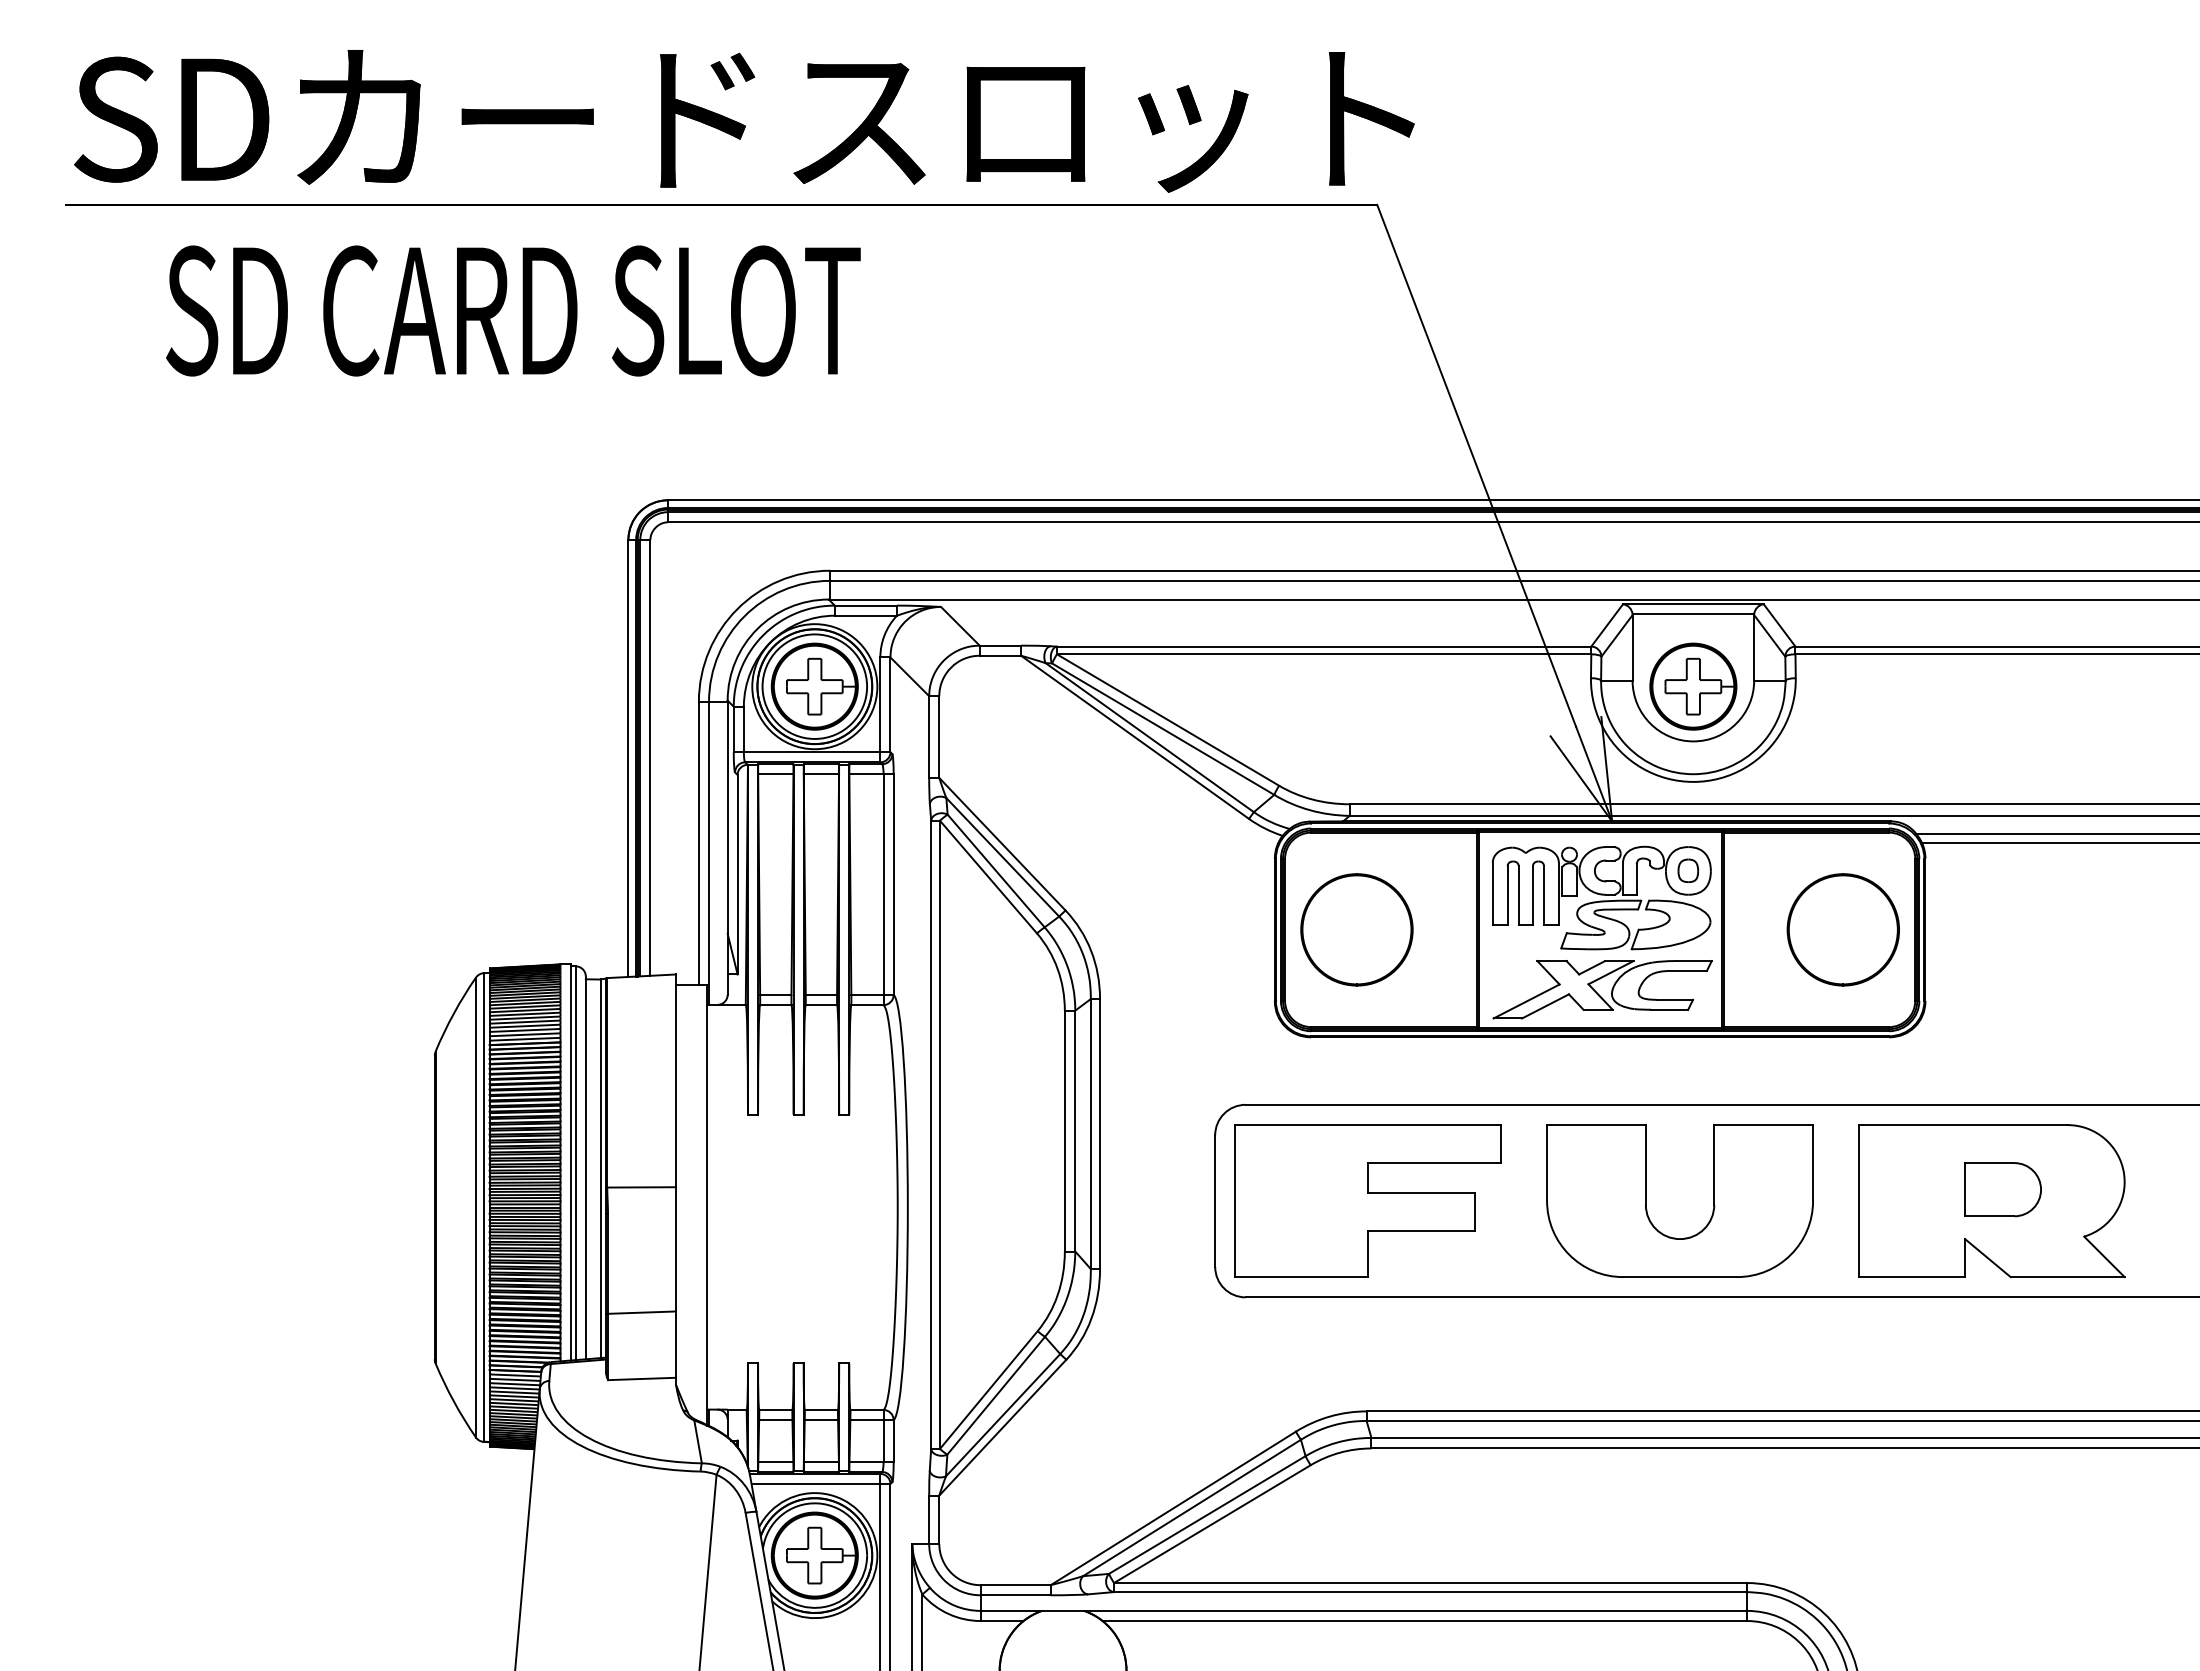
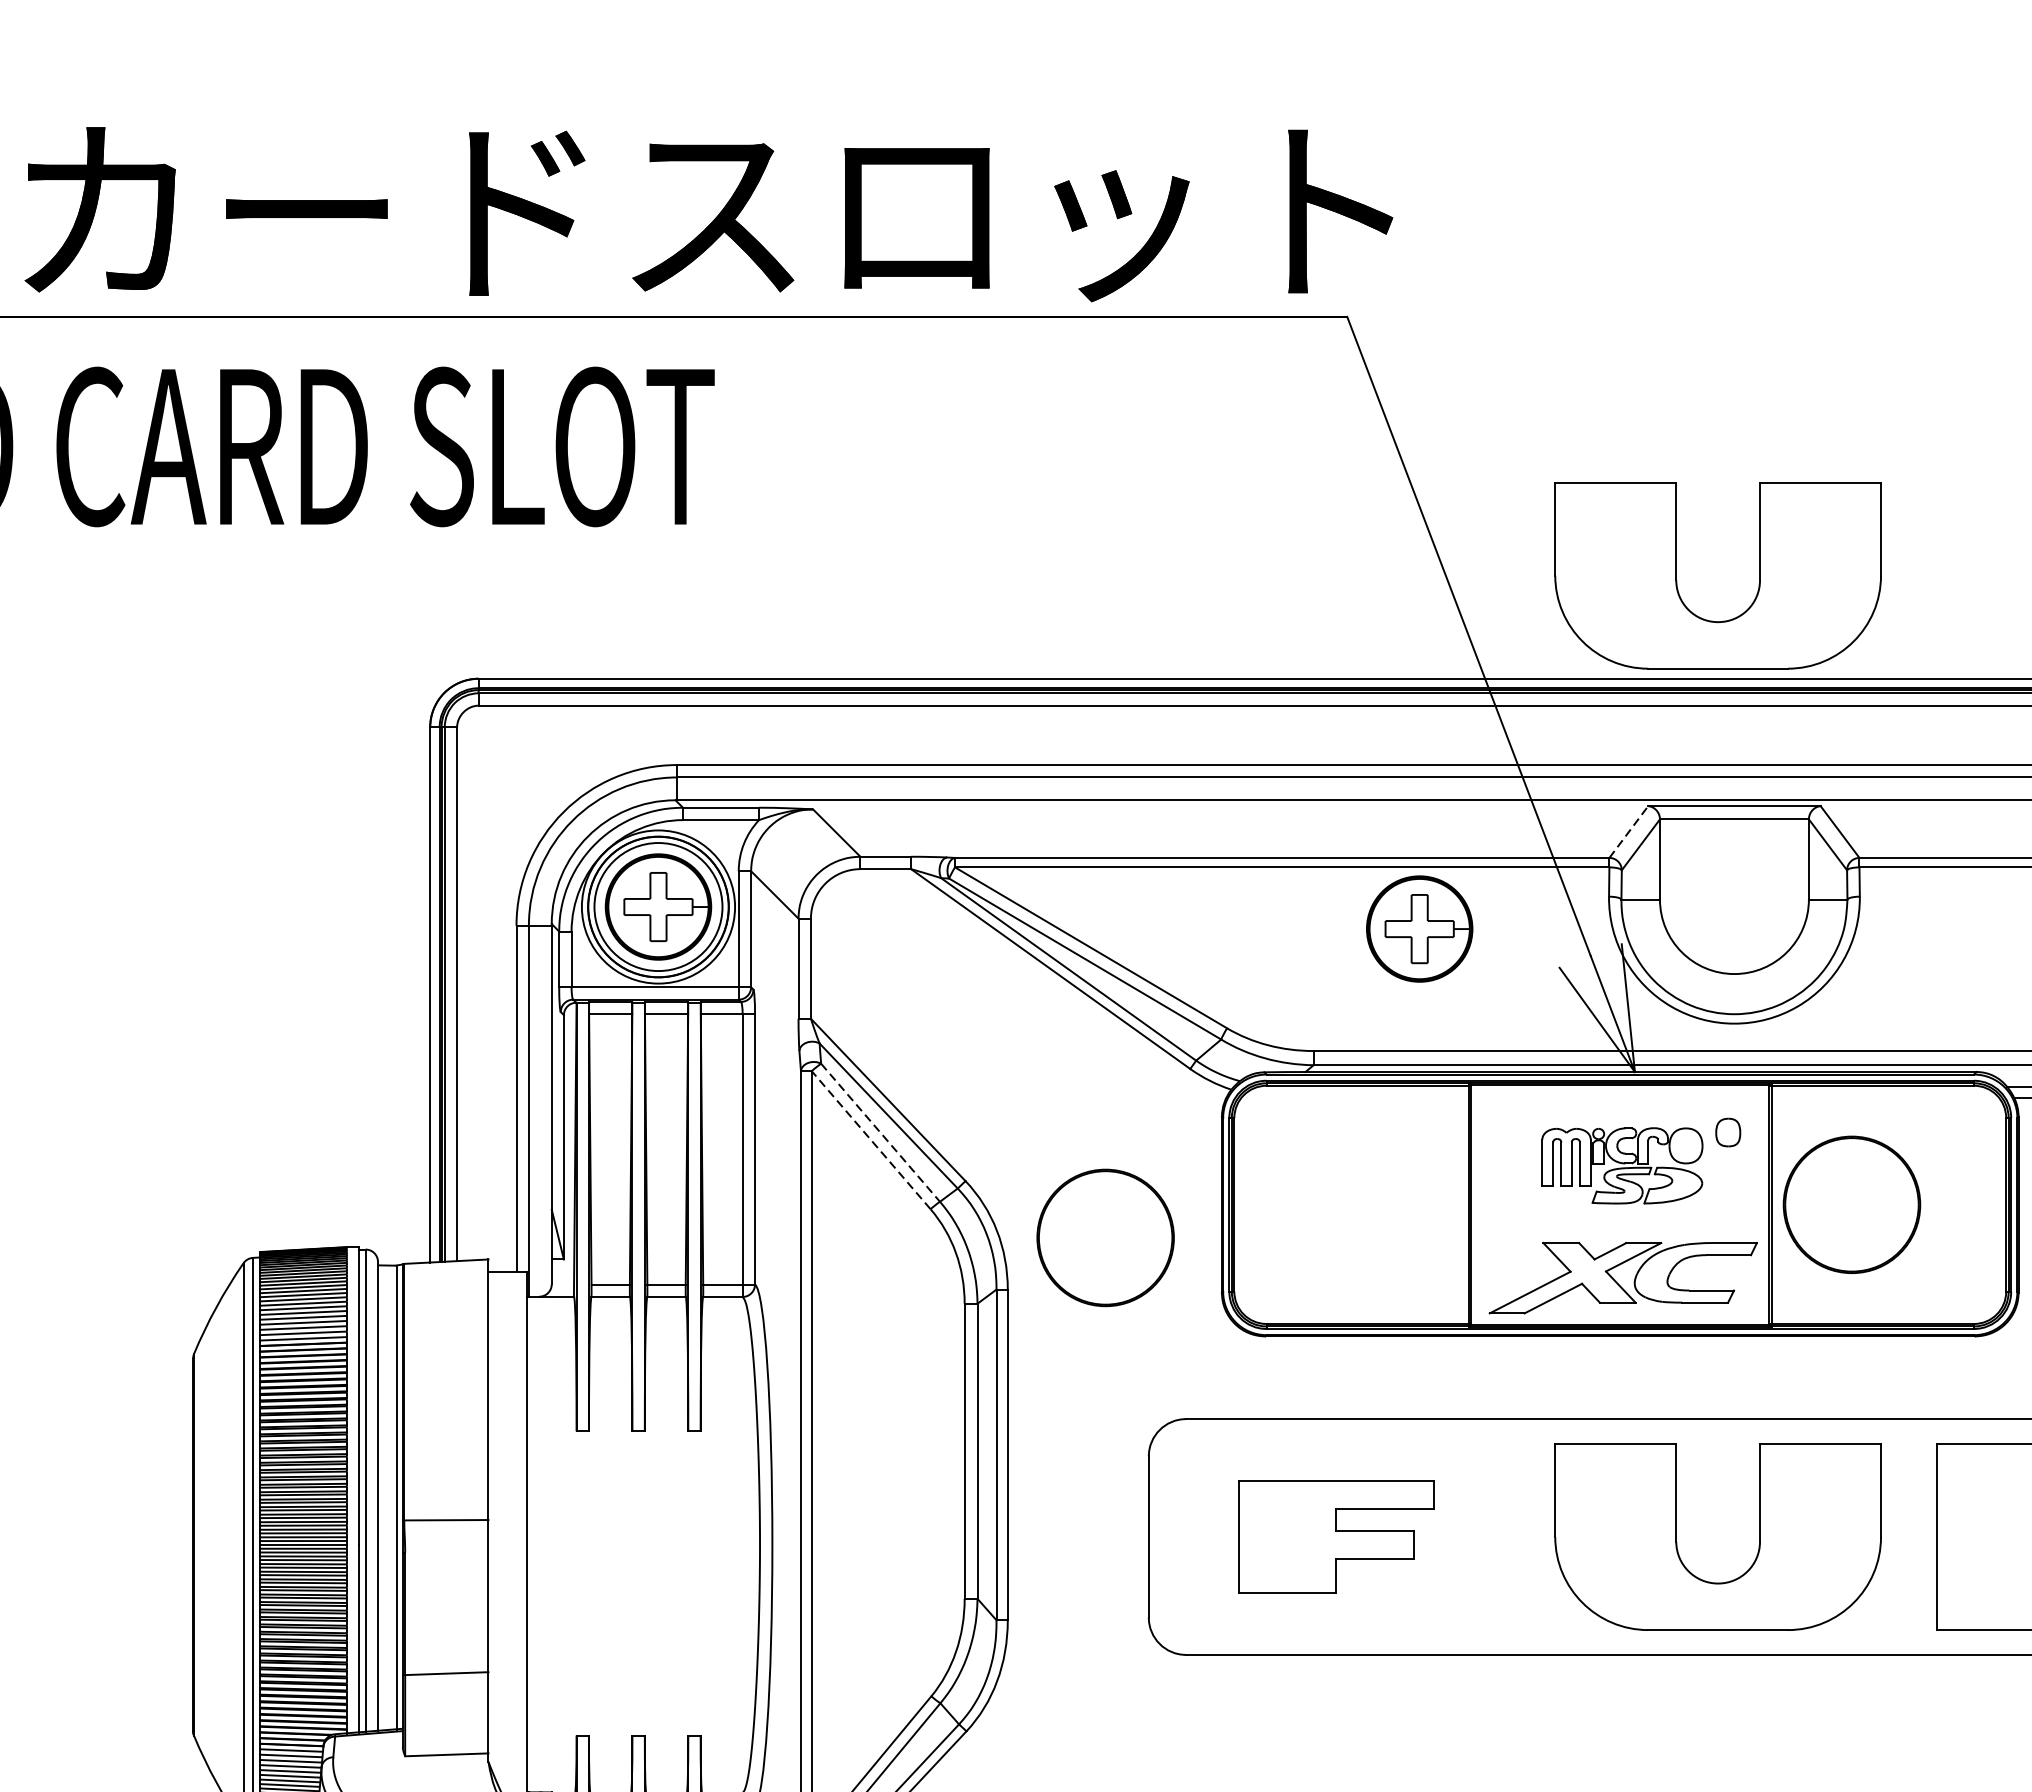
part: (1646, 415) -> (1677, 574), added
line: (1607, 625) -> (1629, 832), solid -> dashed
part: (1693, 686) -> (1419, 928), moved
line: (996, 871) -> (880, 1133), solid -> dashed
line: (988, 876) -> (871, 1139), solid -> dashed
part: (1601, 897) -> (1621, 1165), size x0.6
part: (1356, 929) -> (1105, 1237), moved
part: (1842, 929) -> (1850, 1204), moved
part: (1367, 1200) -> (1335, 1536), size x0.6

